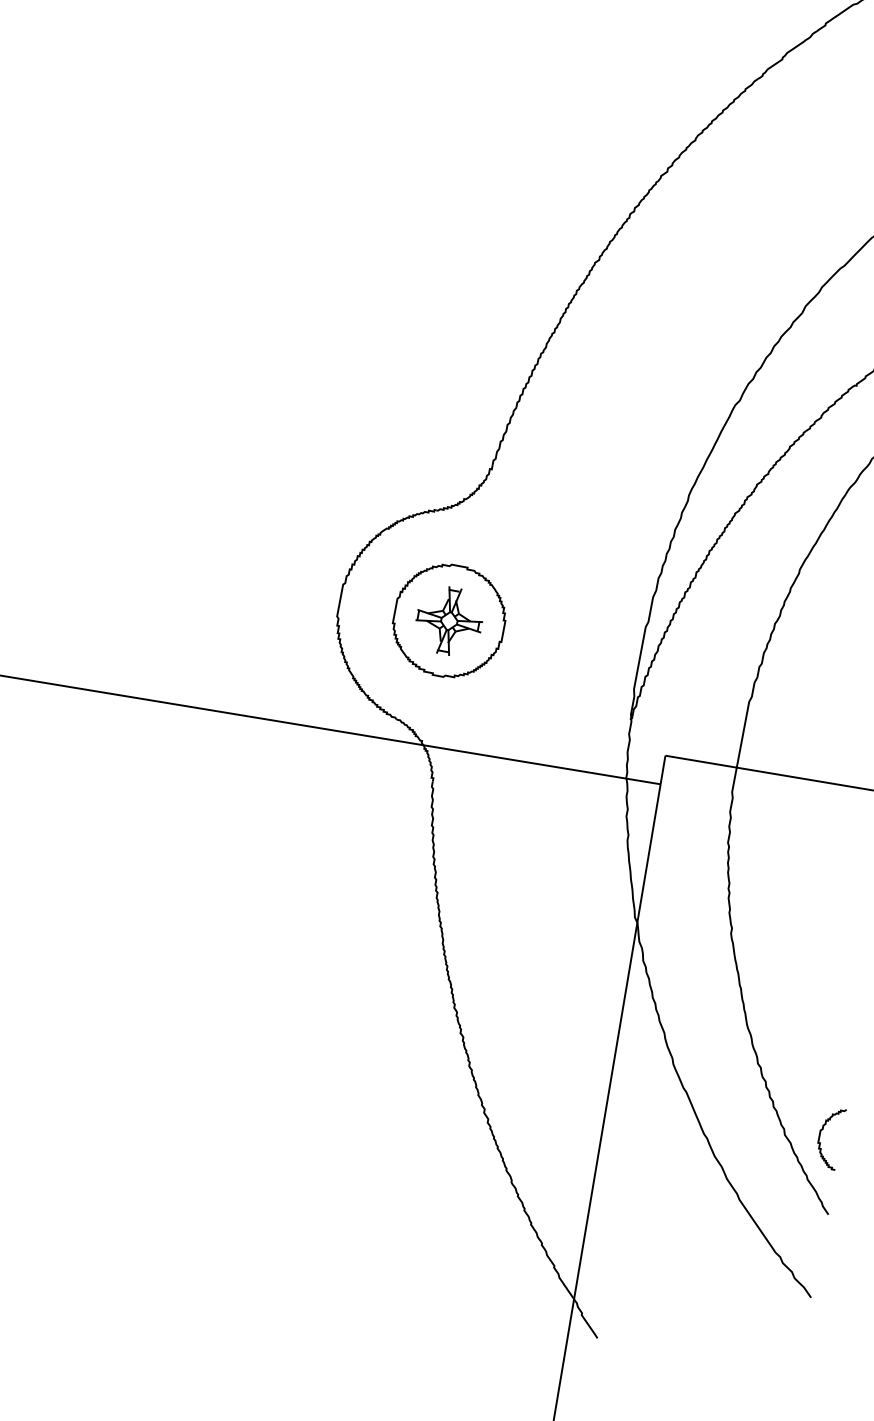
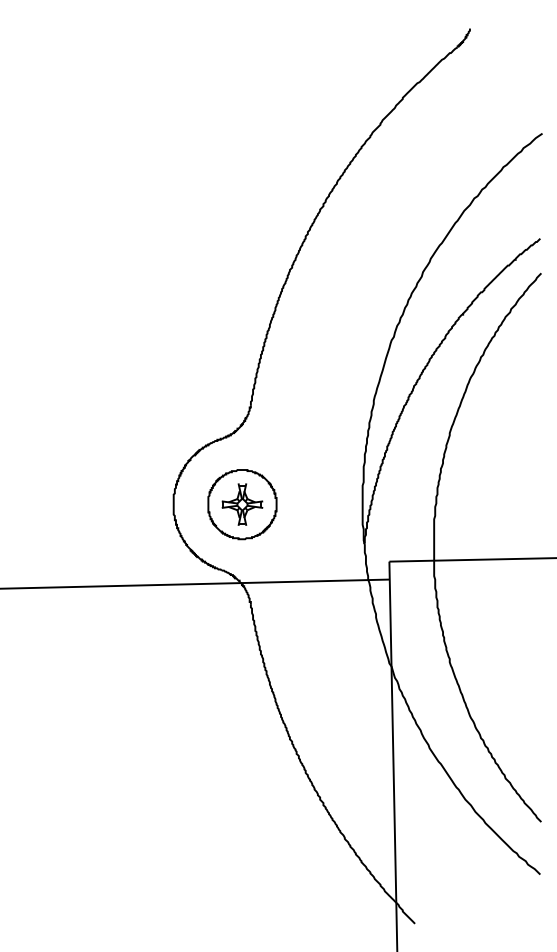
curve: (823, 1130) -> (528, 771), removed

